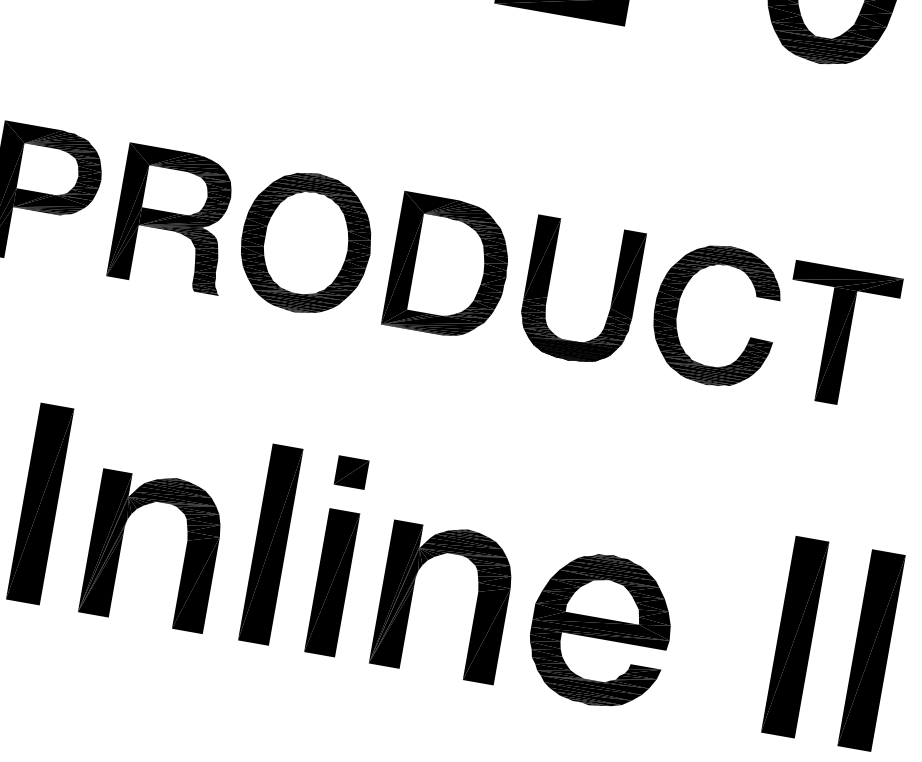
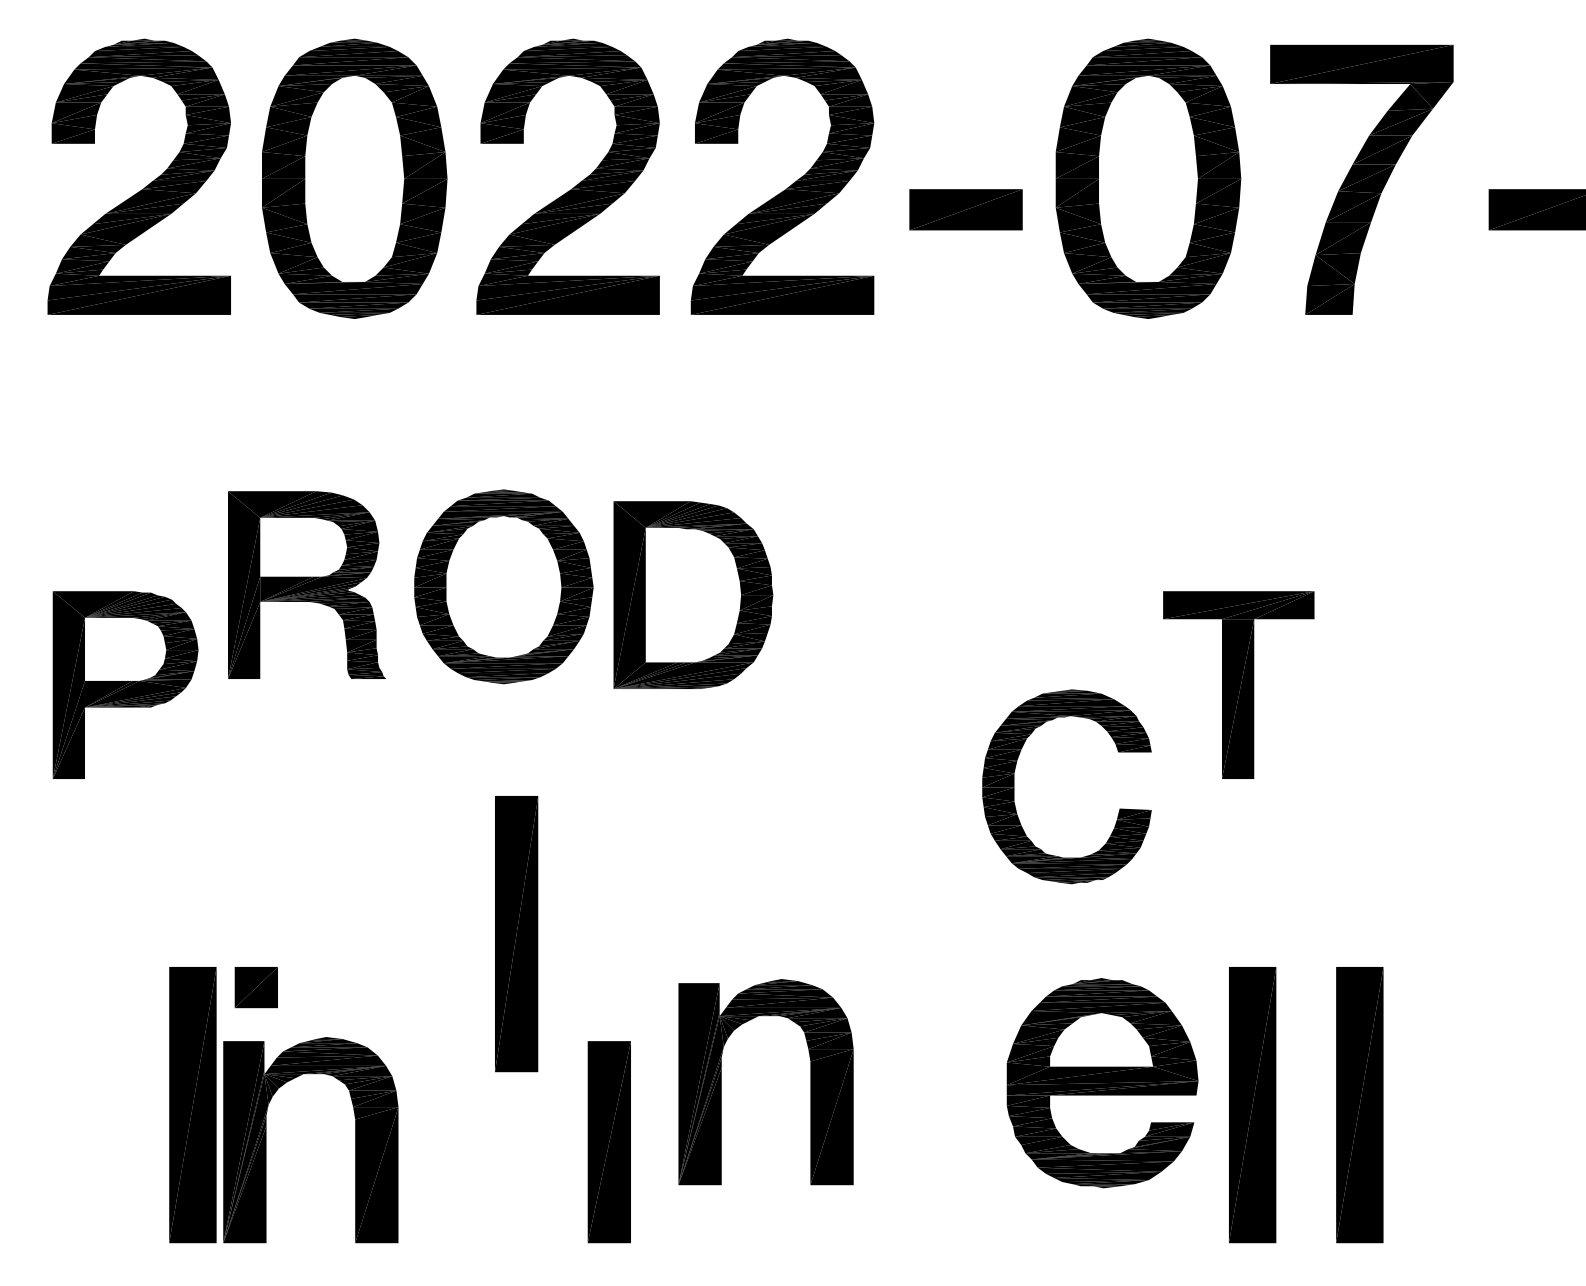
part: (173, 218) -> (306, 584), moved
part: (306, 242) -> (503, 586), moved
part: (449, 267) -> (693, 594), moved
part: (549, 286) -> (833, 687), removed
part: (678, 308) -> (1014, 786), moved
part: (351, 472) -> (255, 987), moved
part: (121, 544) -> (266, 1140), moved
part: (270, 544) -> (516, 934), moved
part: (412, 595) -> (721, 1082), moved
part: (600, 630) -> (1102, 1083), moved

